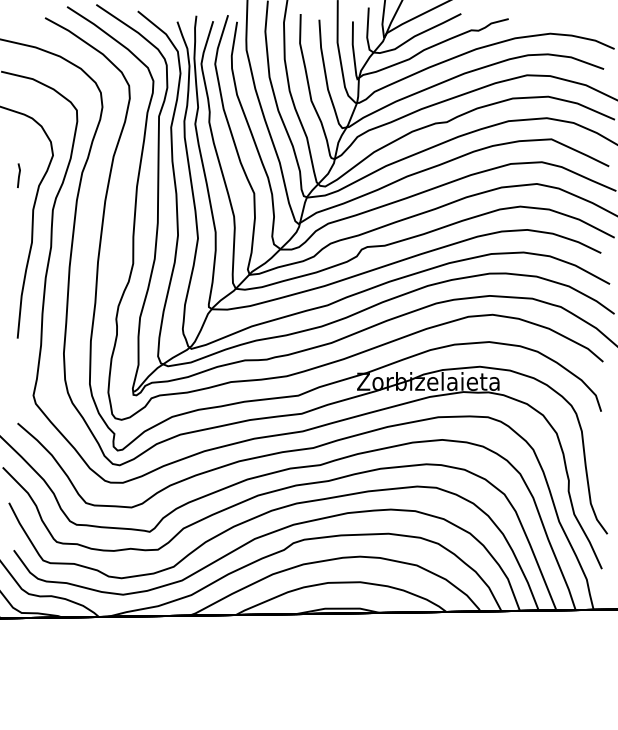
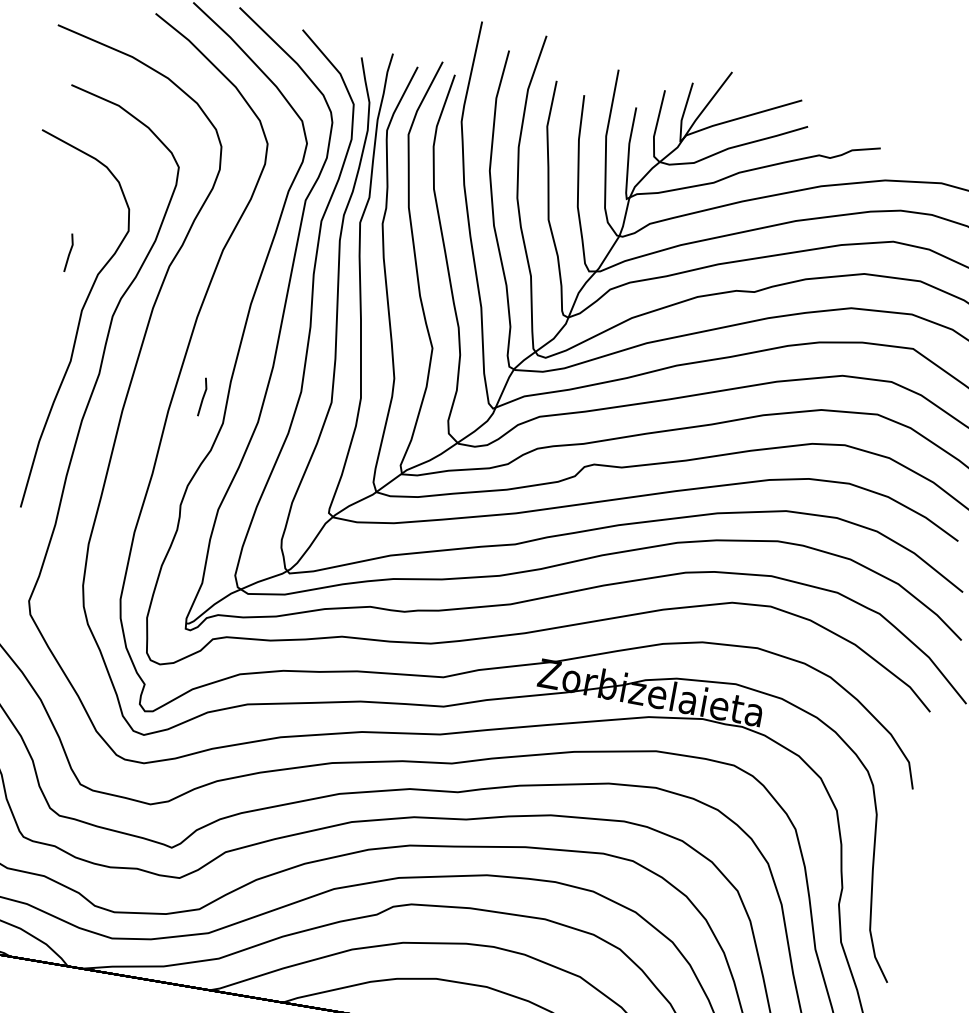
line: (117, 249) -> (202, 396), added

